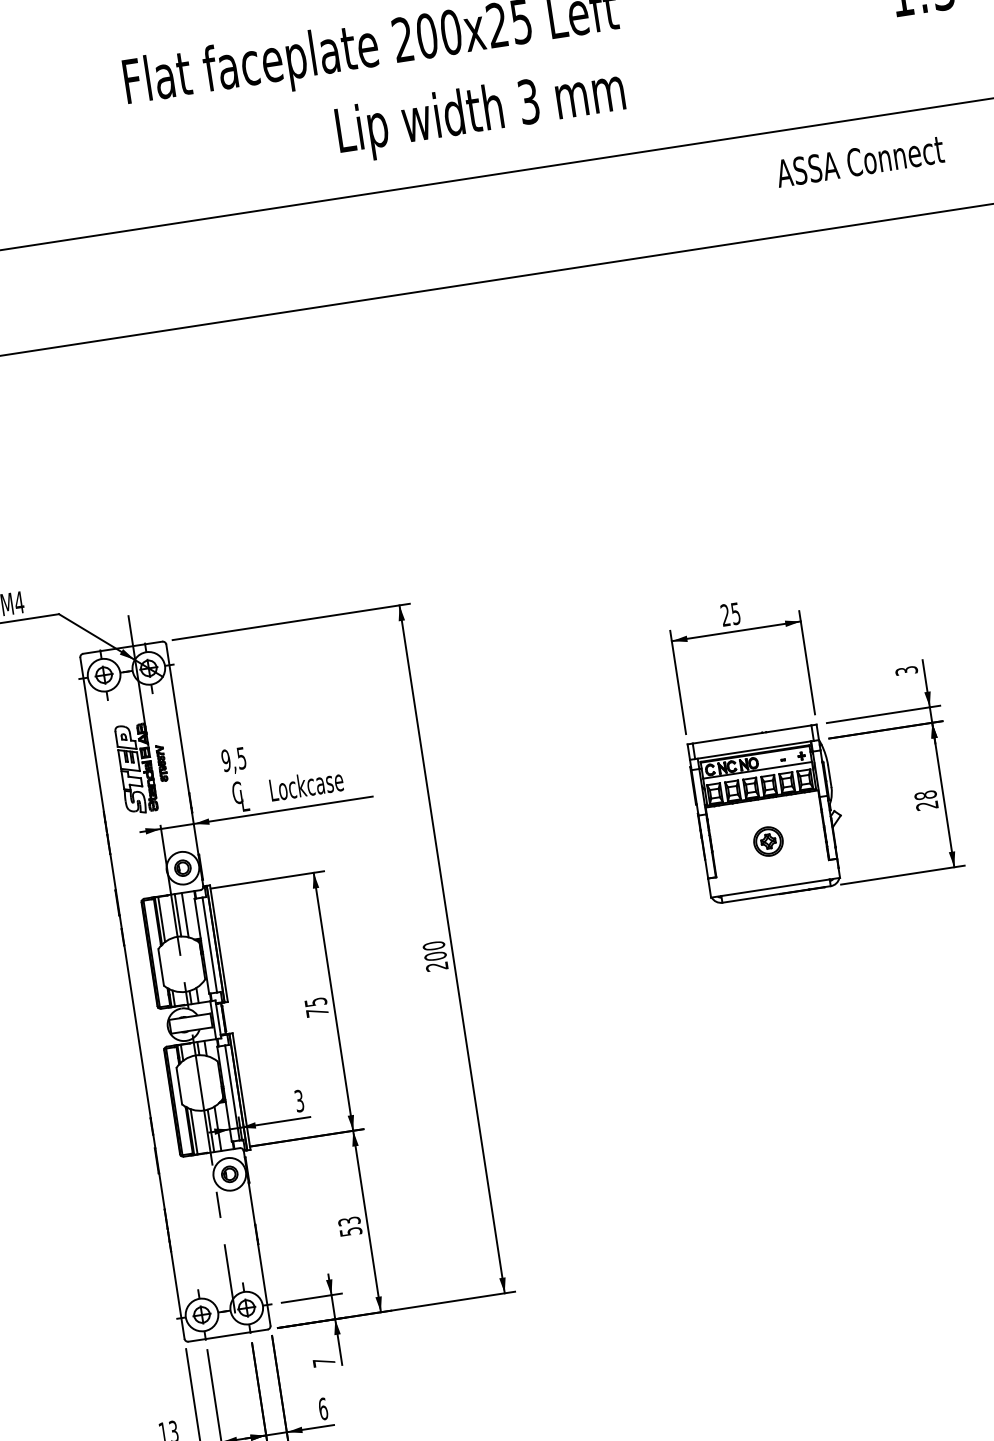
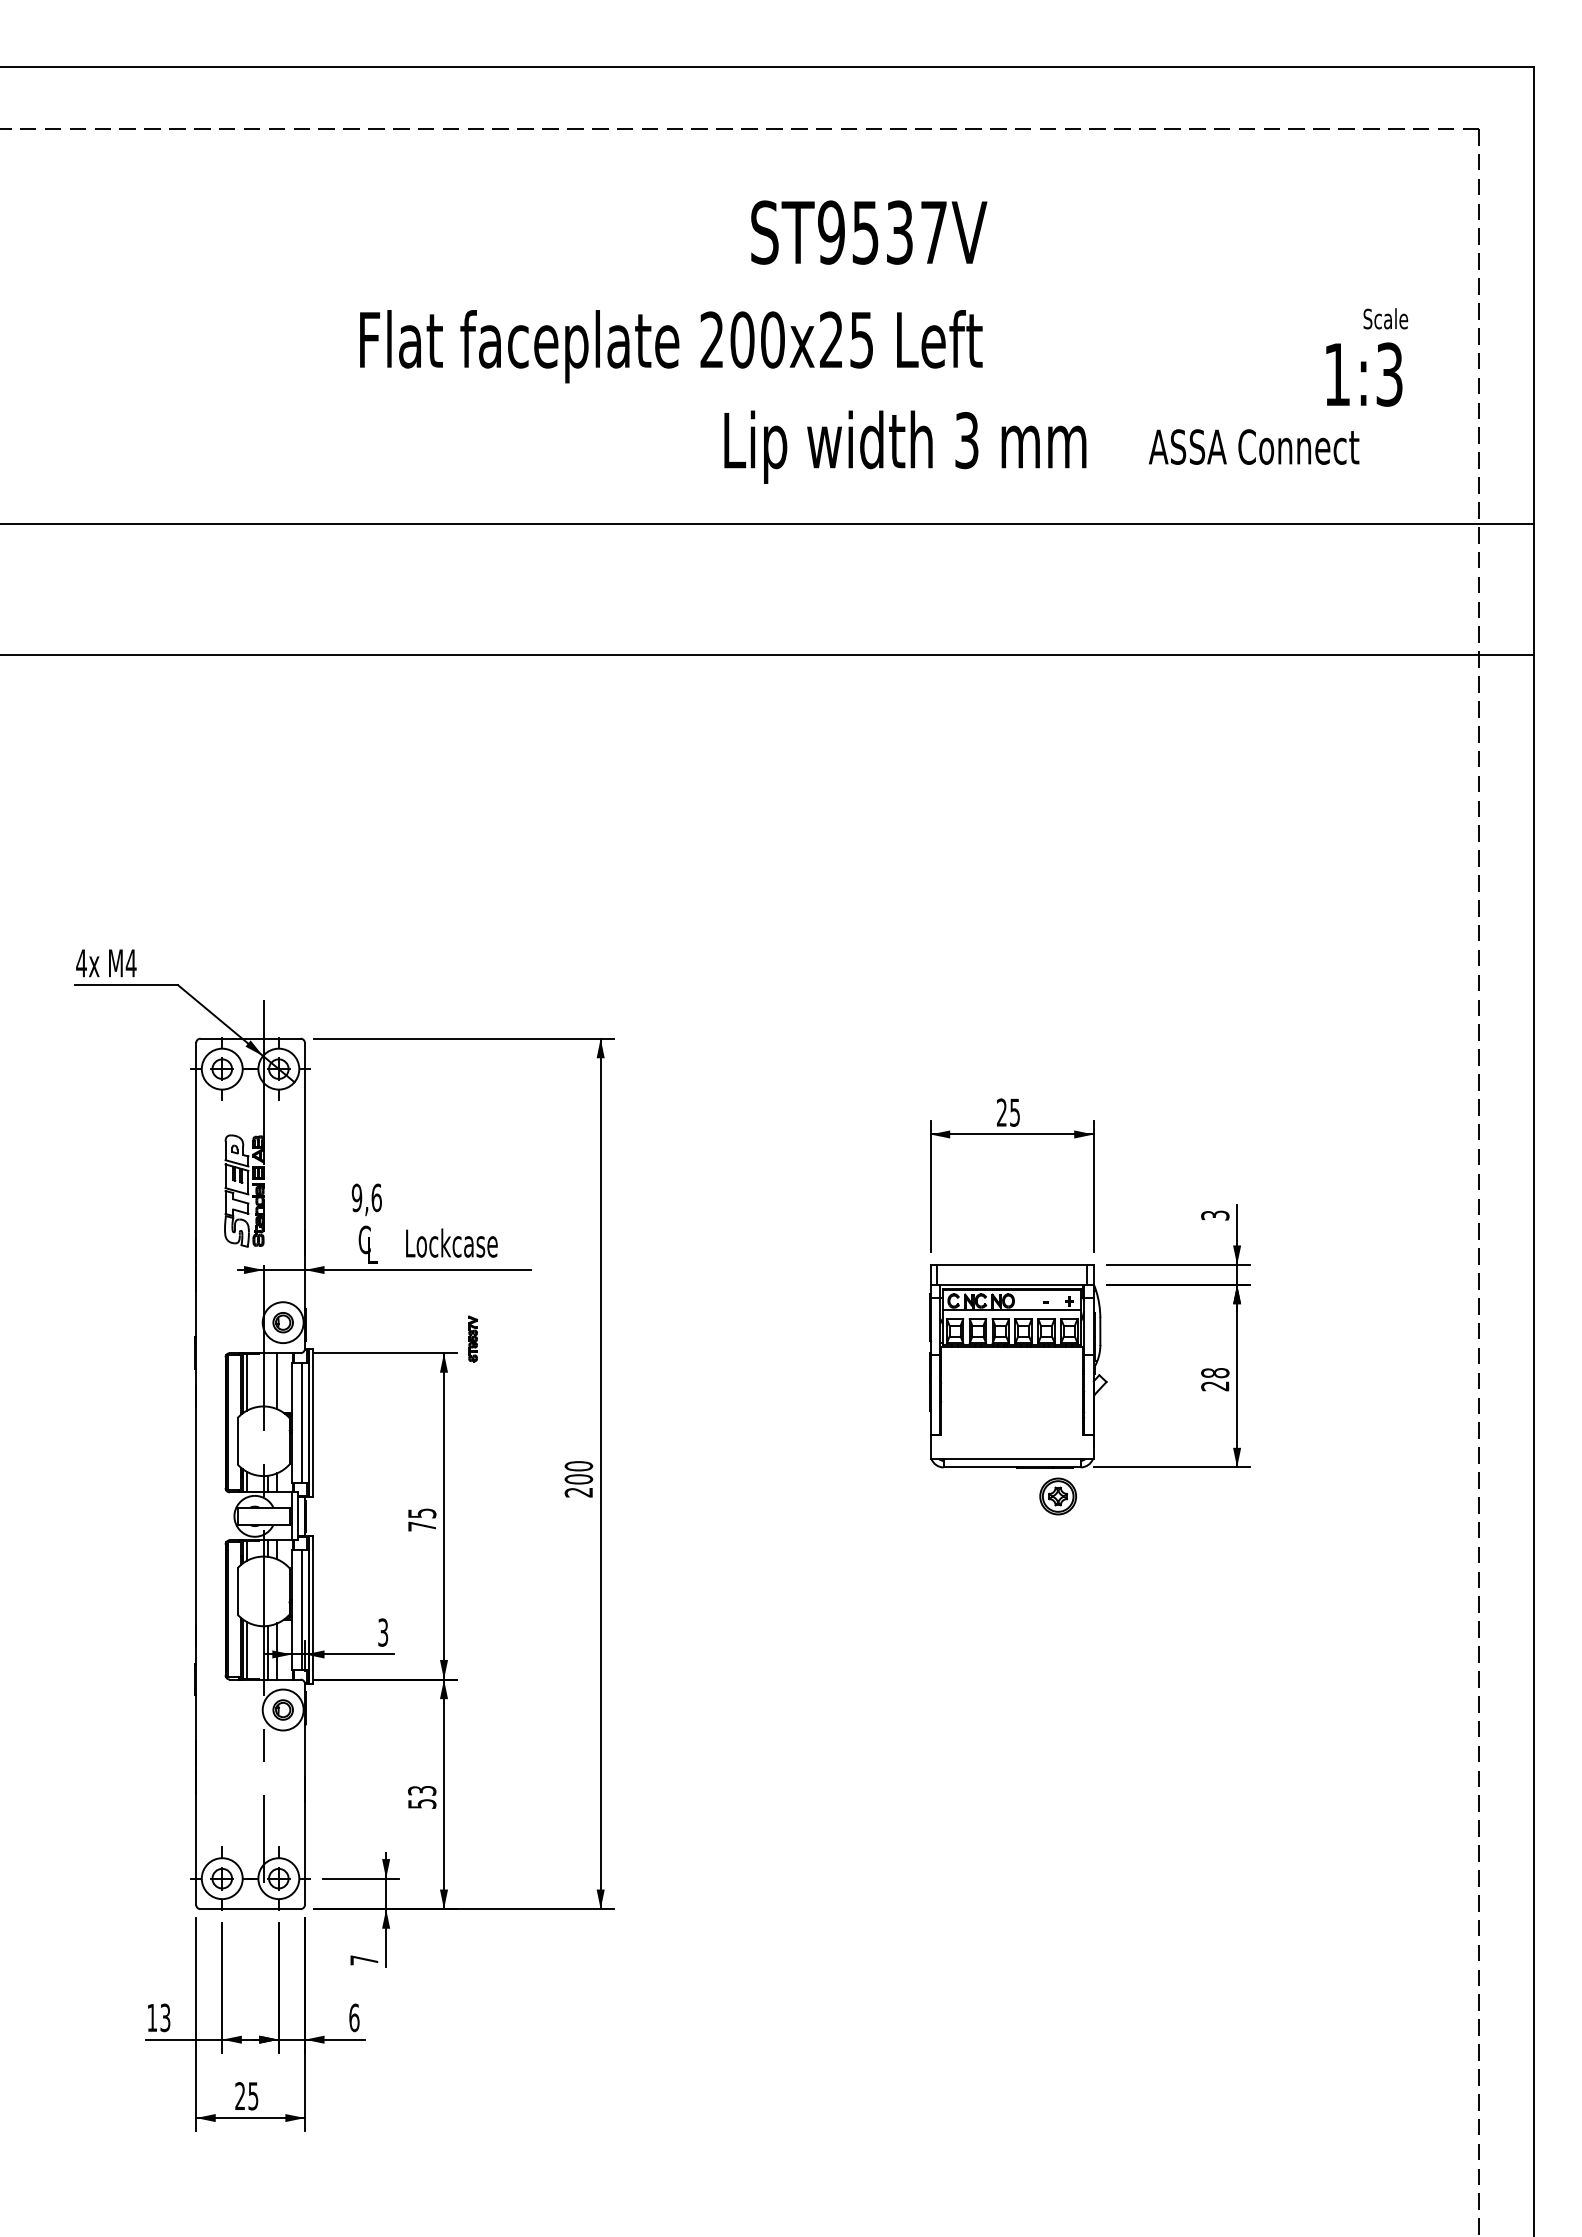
text: (481, 113) -> (905, 446), moved
text: (860, 161) -> (1254, 446), moved
text: (241, 758) -> (376, 1197), 9,5 -> 9,6
part: (161, 762) -> (472, 1338), moved
part: (768, 841) -> (1058, 1496), moved
line: (178, 914) -> (268, 1379), removed

